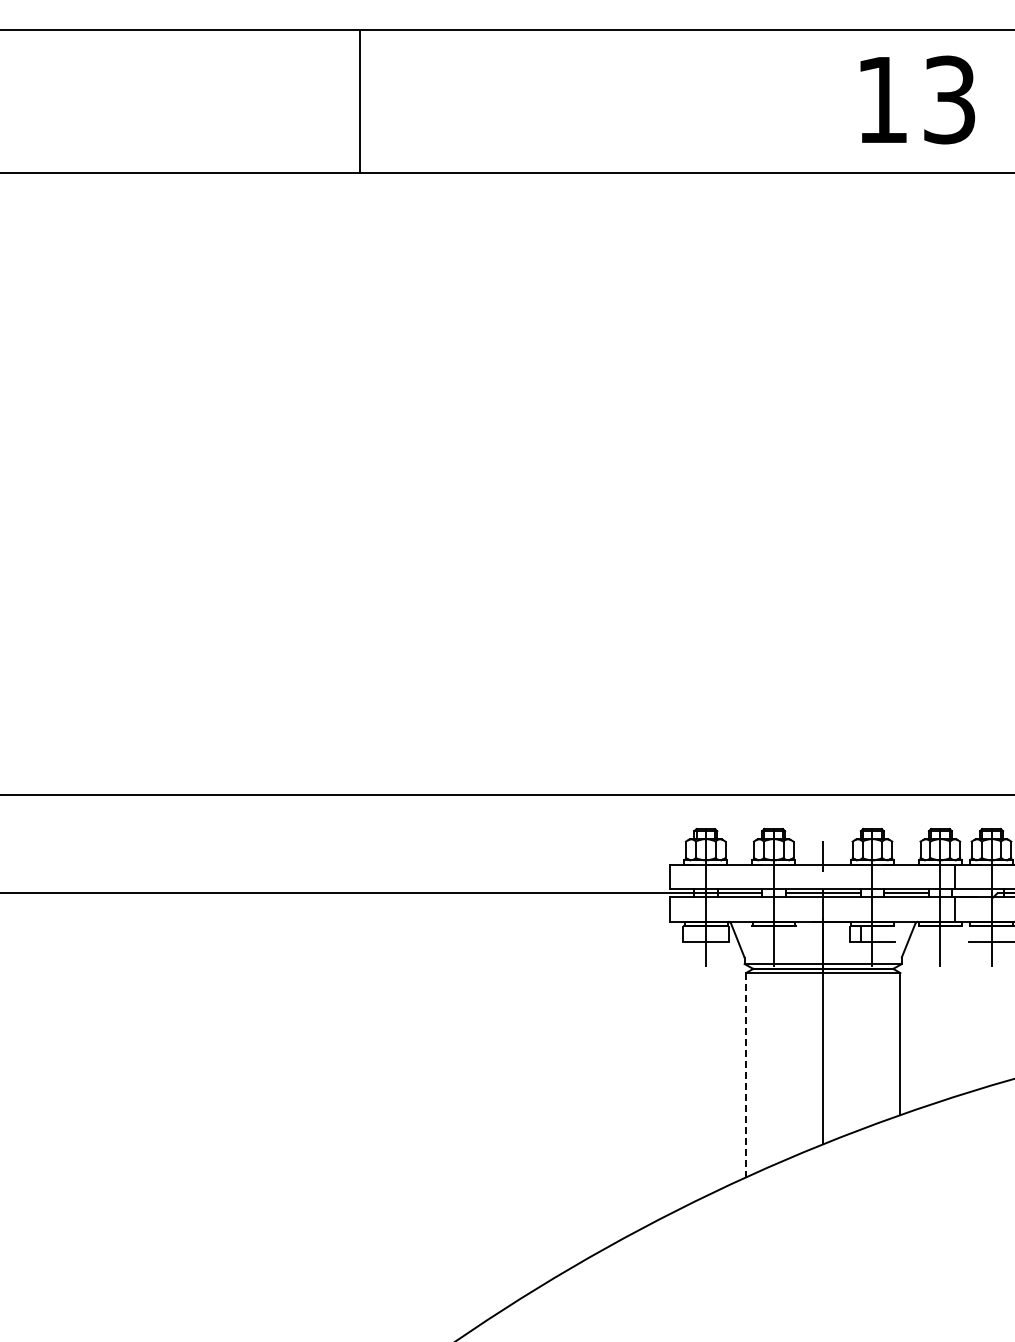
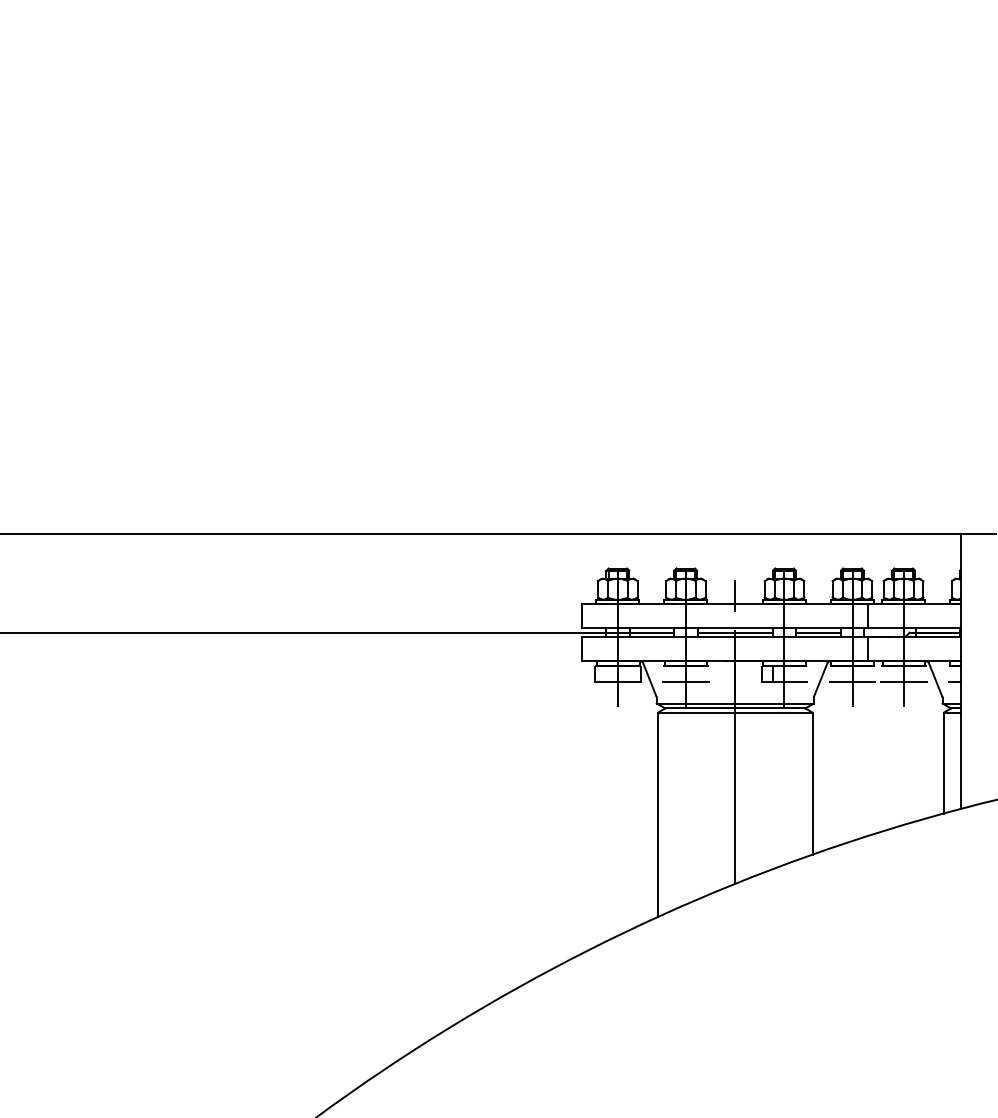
line: (773, 942) -> (685, 682), added
line: (940, 942) -> (852, 682), added
line: (746, 1075) -> (658, 815), dashed -> solid

